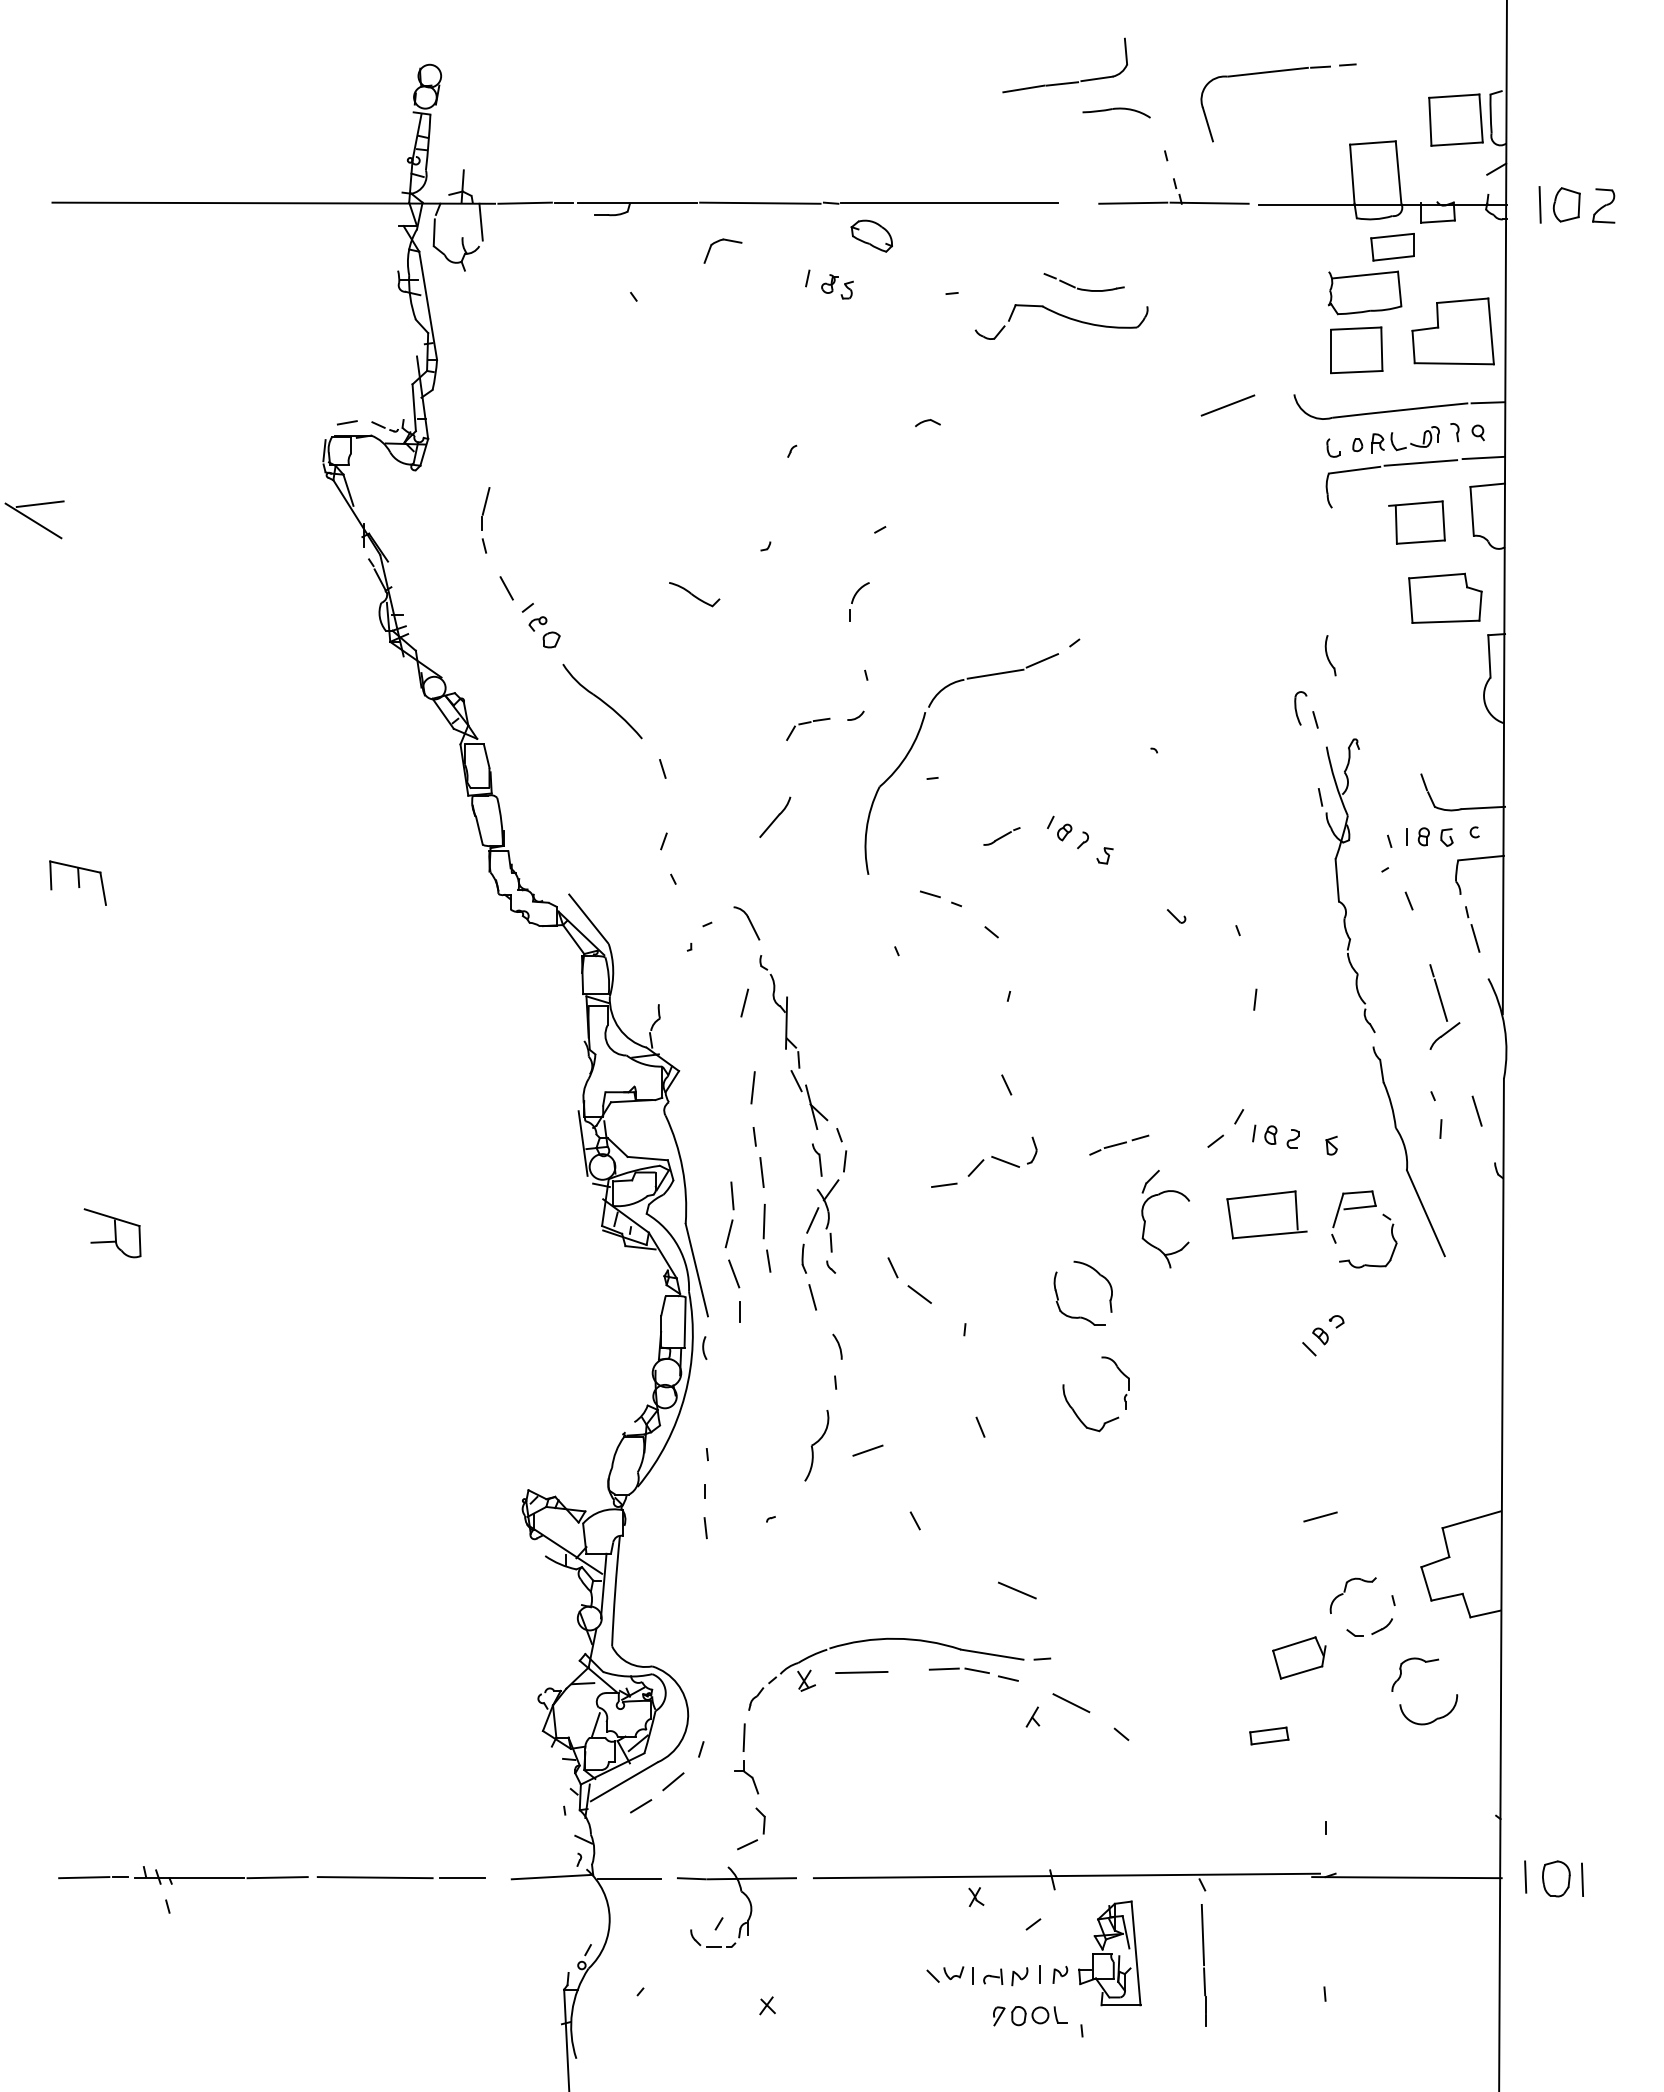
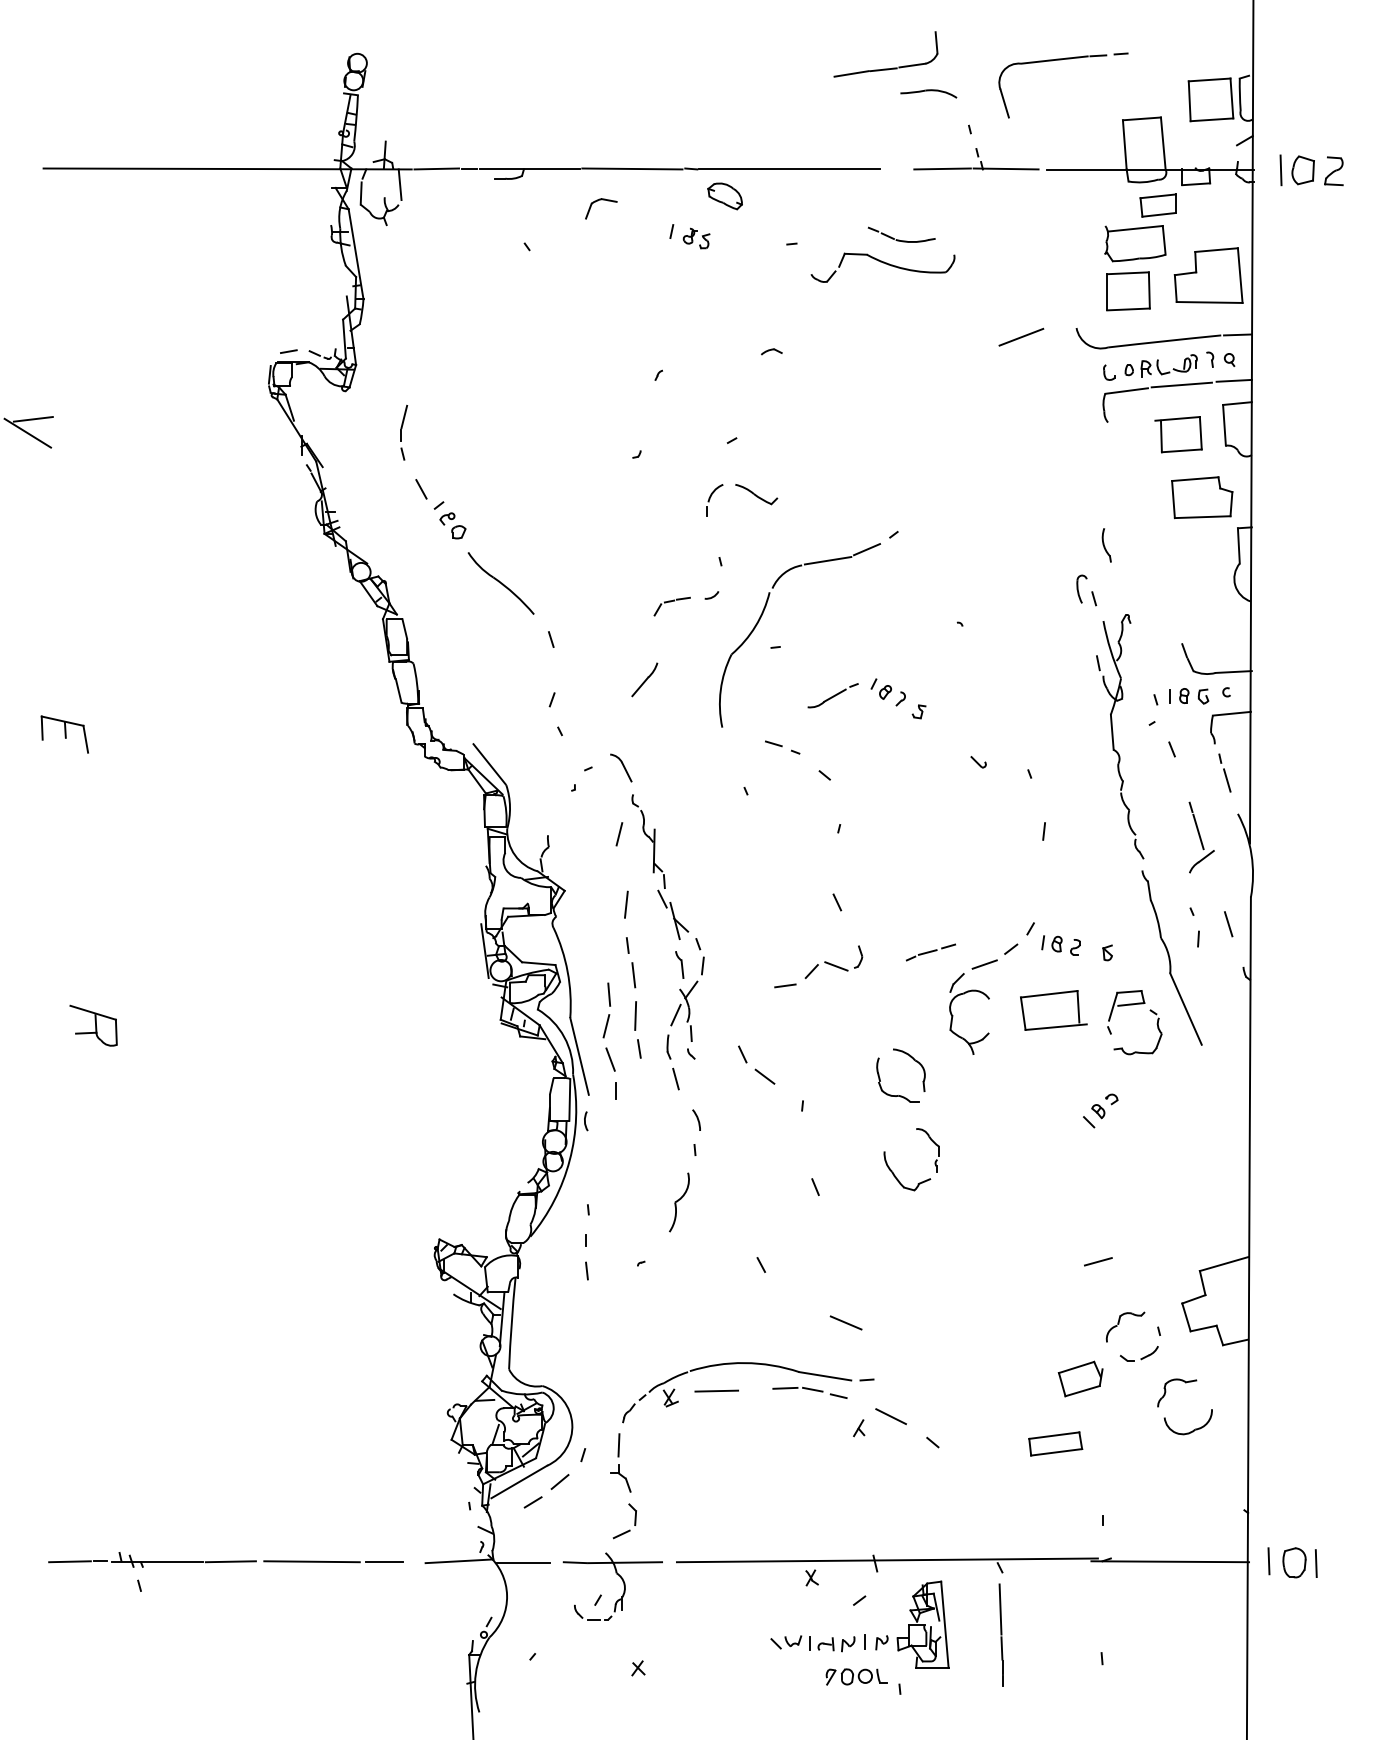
part: (694, 594) -> (756, 494), moved
part: (1001, 836) -> (832, 695), size x1.67
line: (867, 1450) -> (984, 964), moved
part: (1269, 1735) -> (1055, 1443), size x1.67

